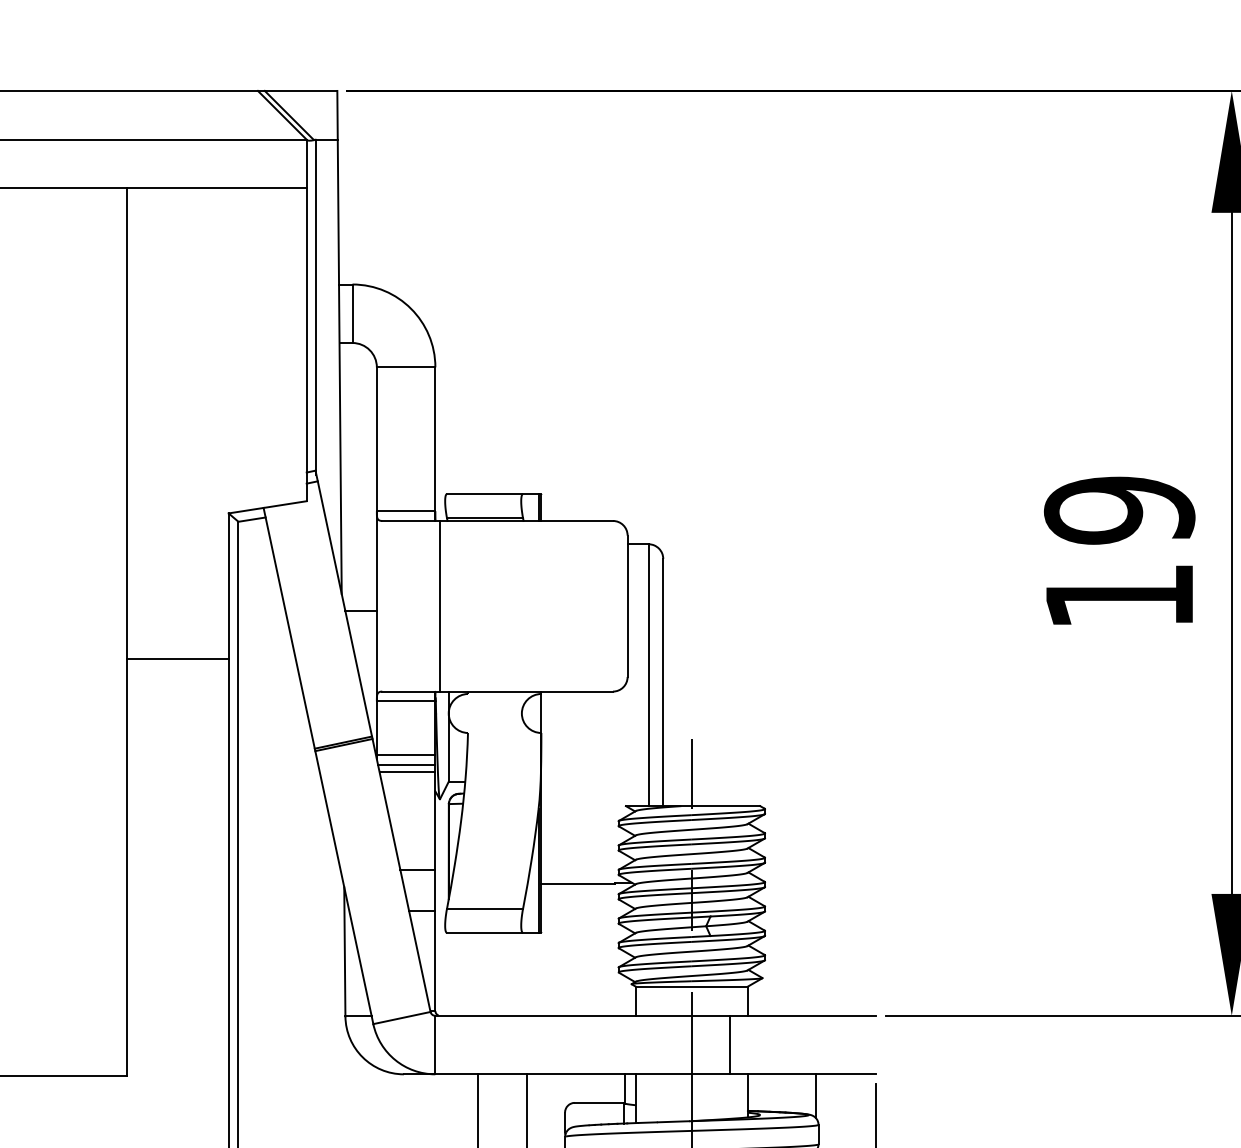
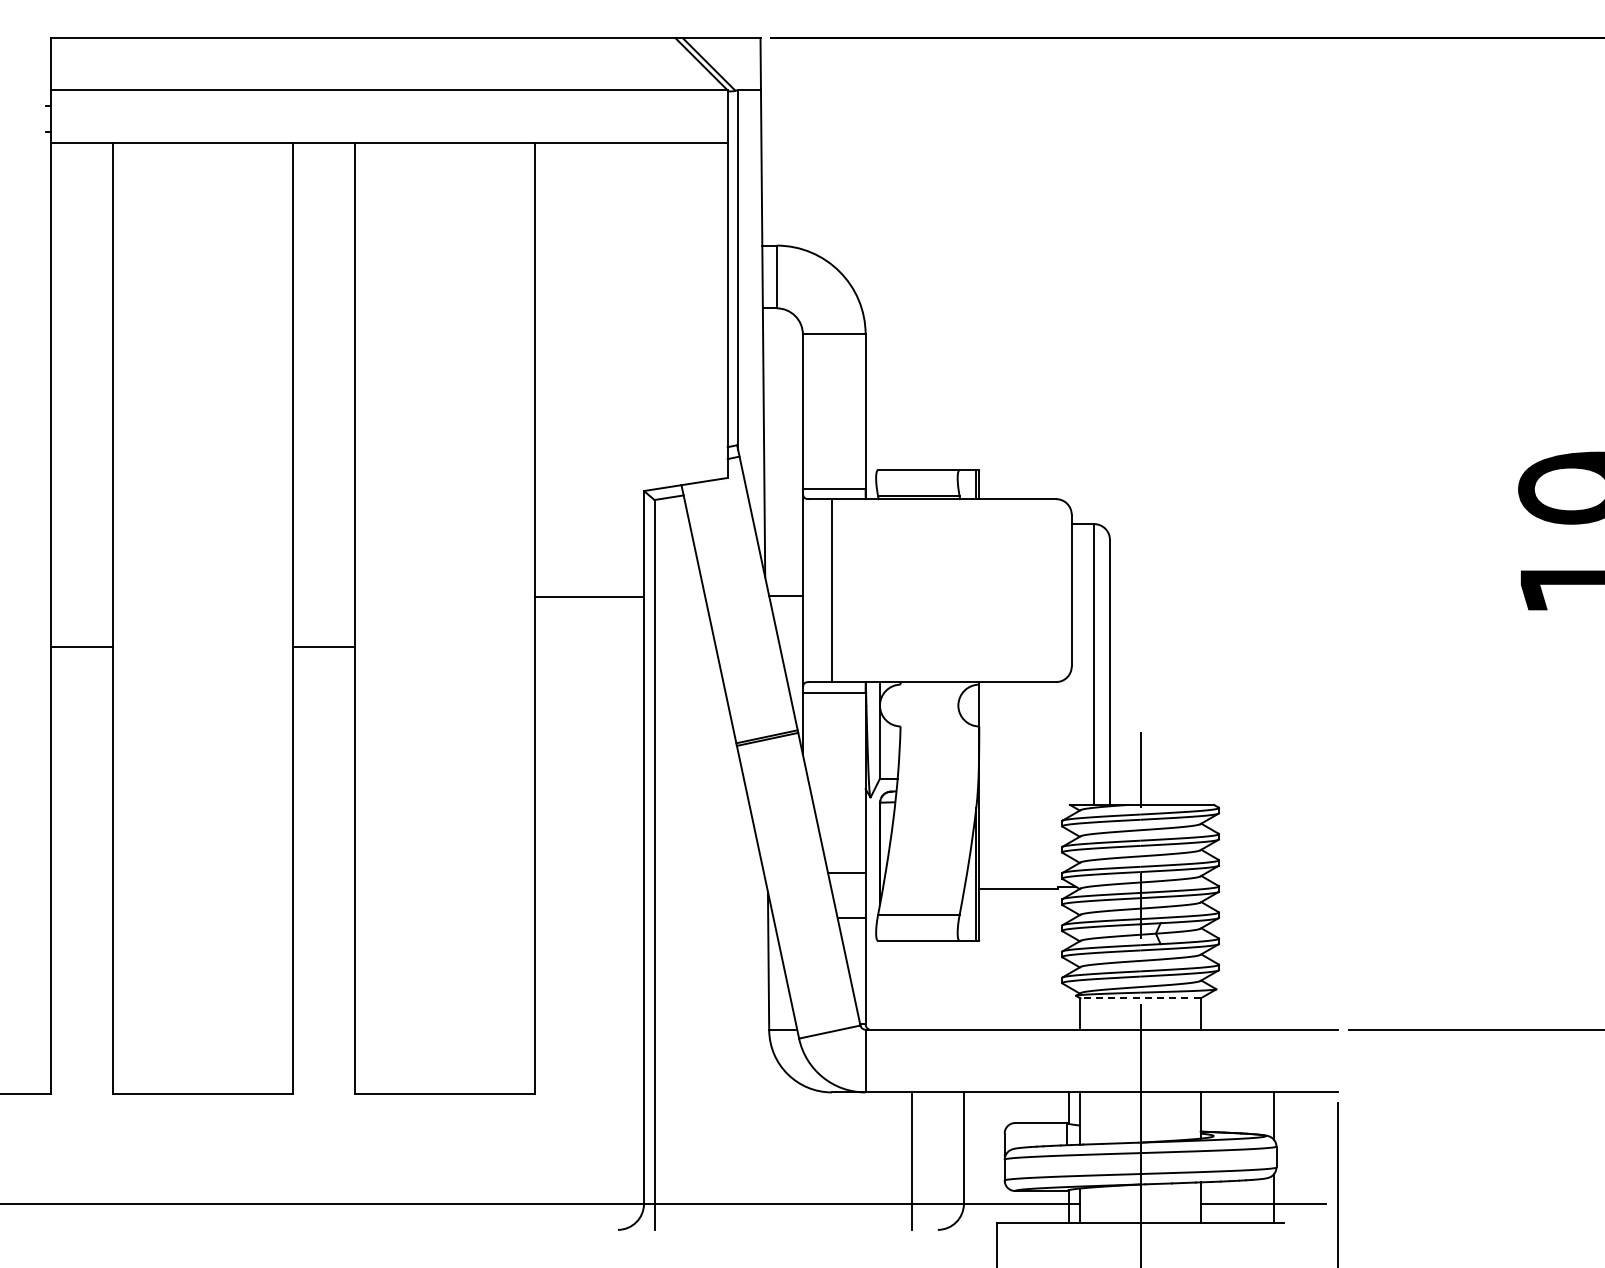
line: (439, 606) -> (831, 590), moved
line: (177, 659) -> (589, 597), moved
line: (405, 755) -> (833, 750), removed
line: (406, 764) -> (834, 760), removed
line: (407, 772) -> (835, 768), removed
line: (691, 986) -> (1140, 998), solid -> dashed
line: (729, 1044) -> (1181, 1060), removed

